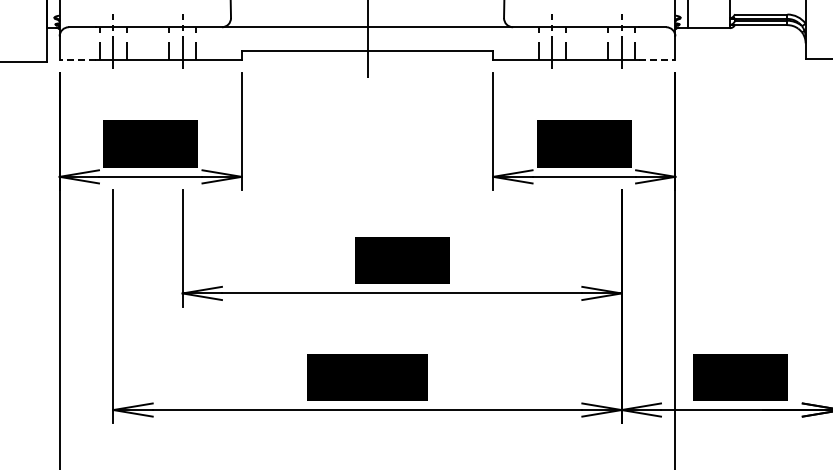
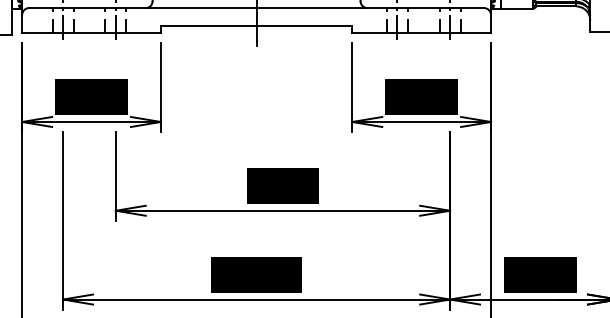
line: (77, 60) -> (35, 33), dashed -> solid
line: (657, 60) -> (477, 33), dashed -> solid

